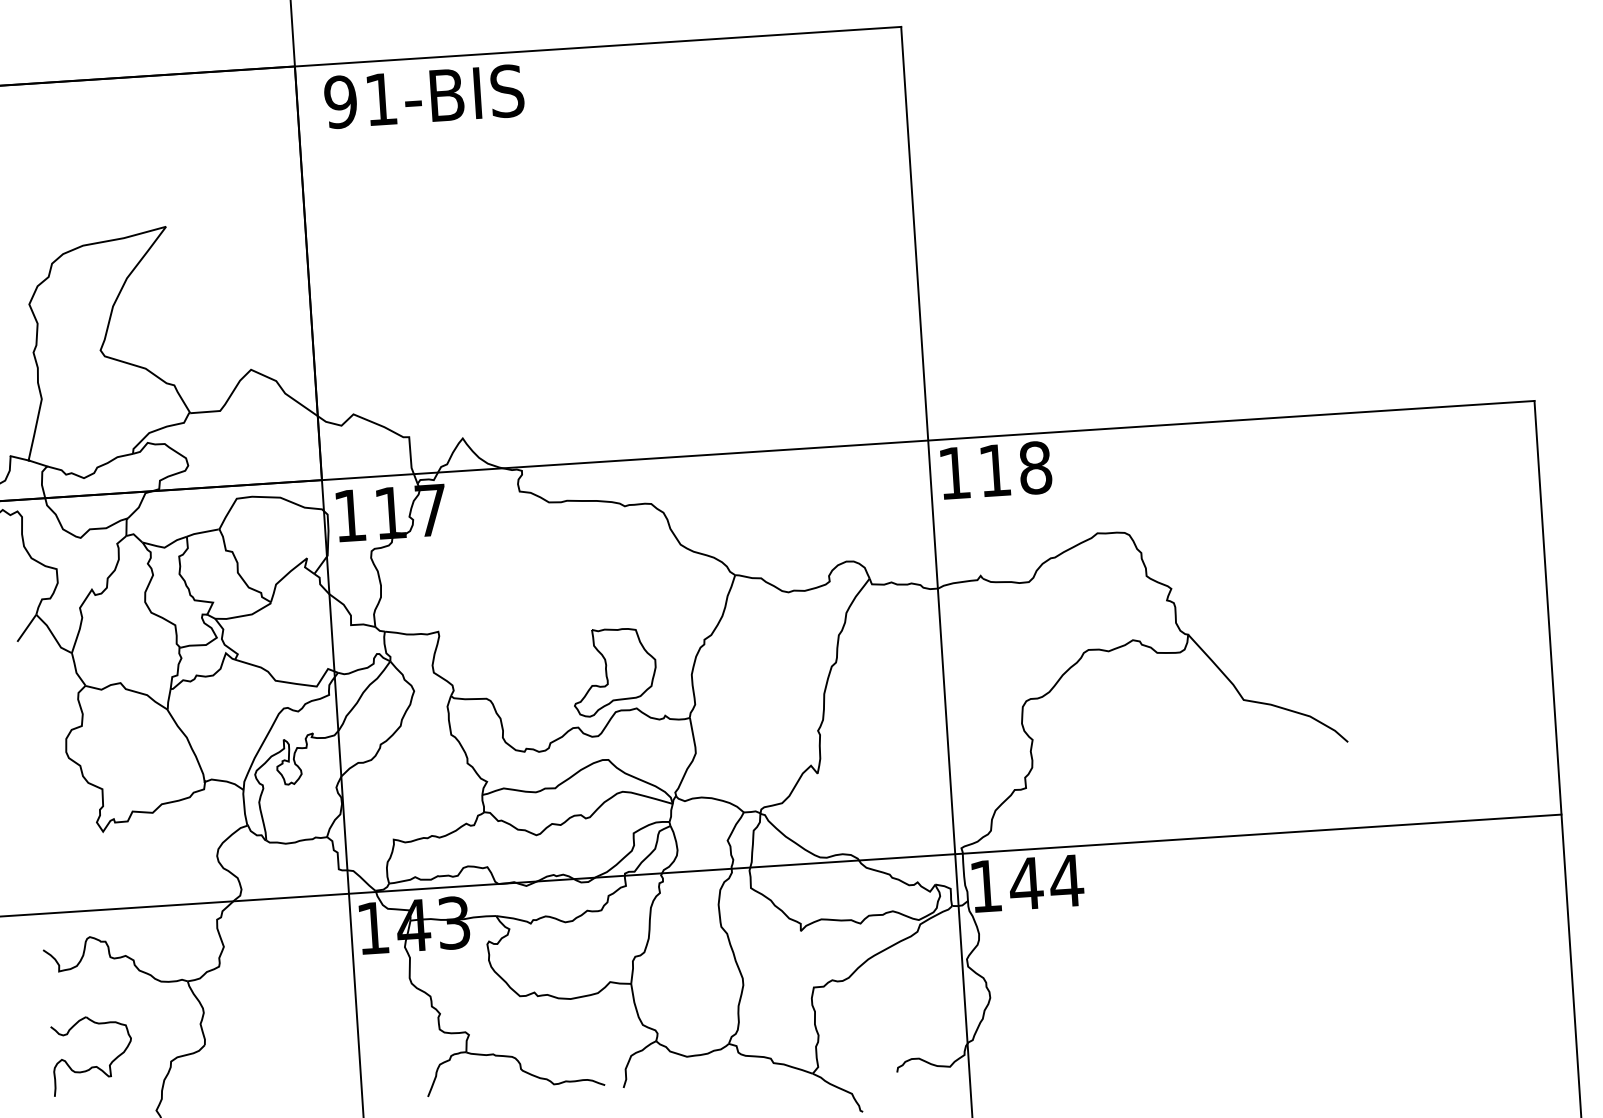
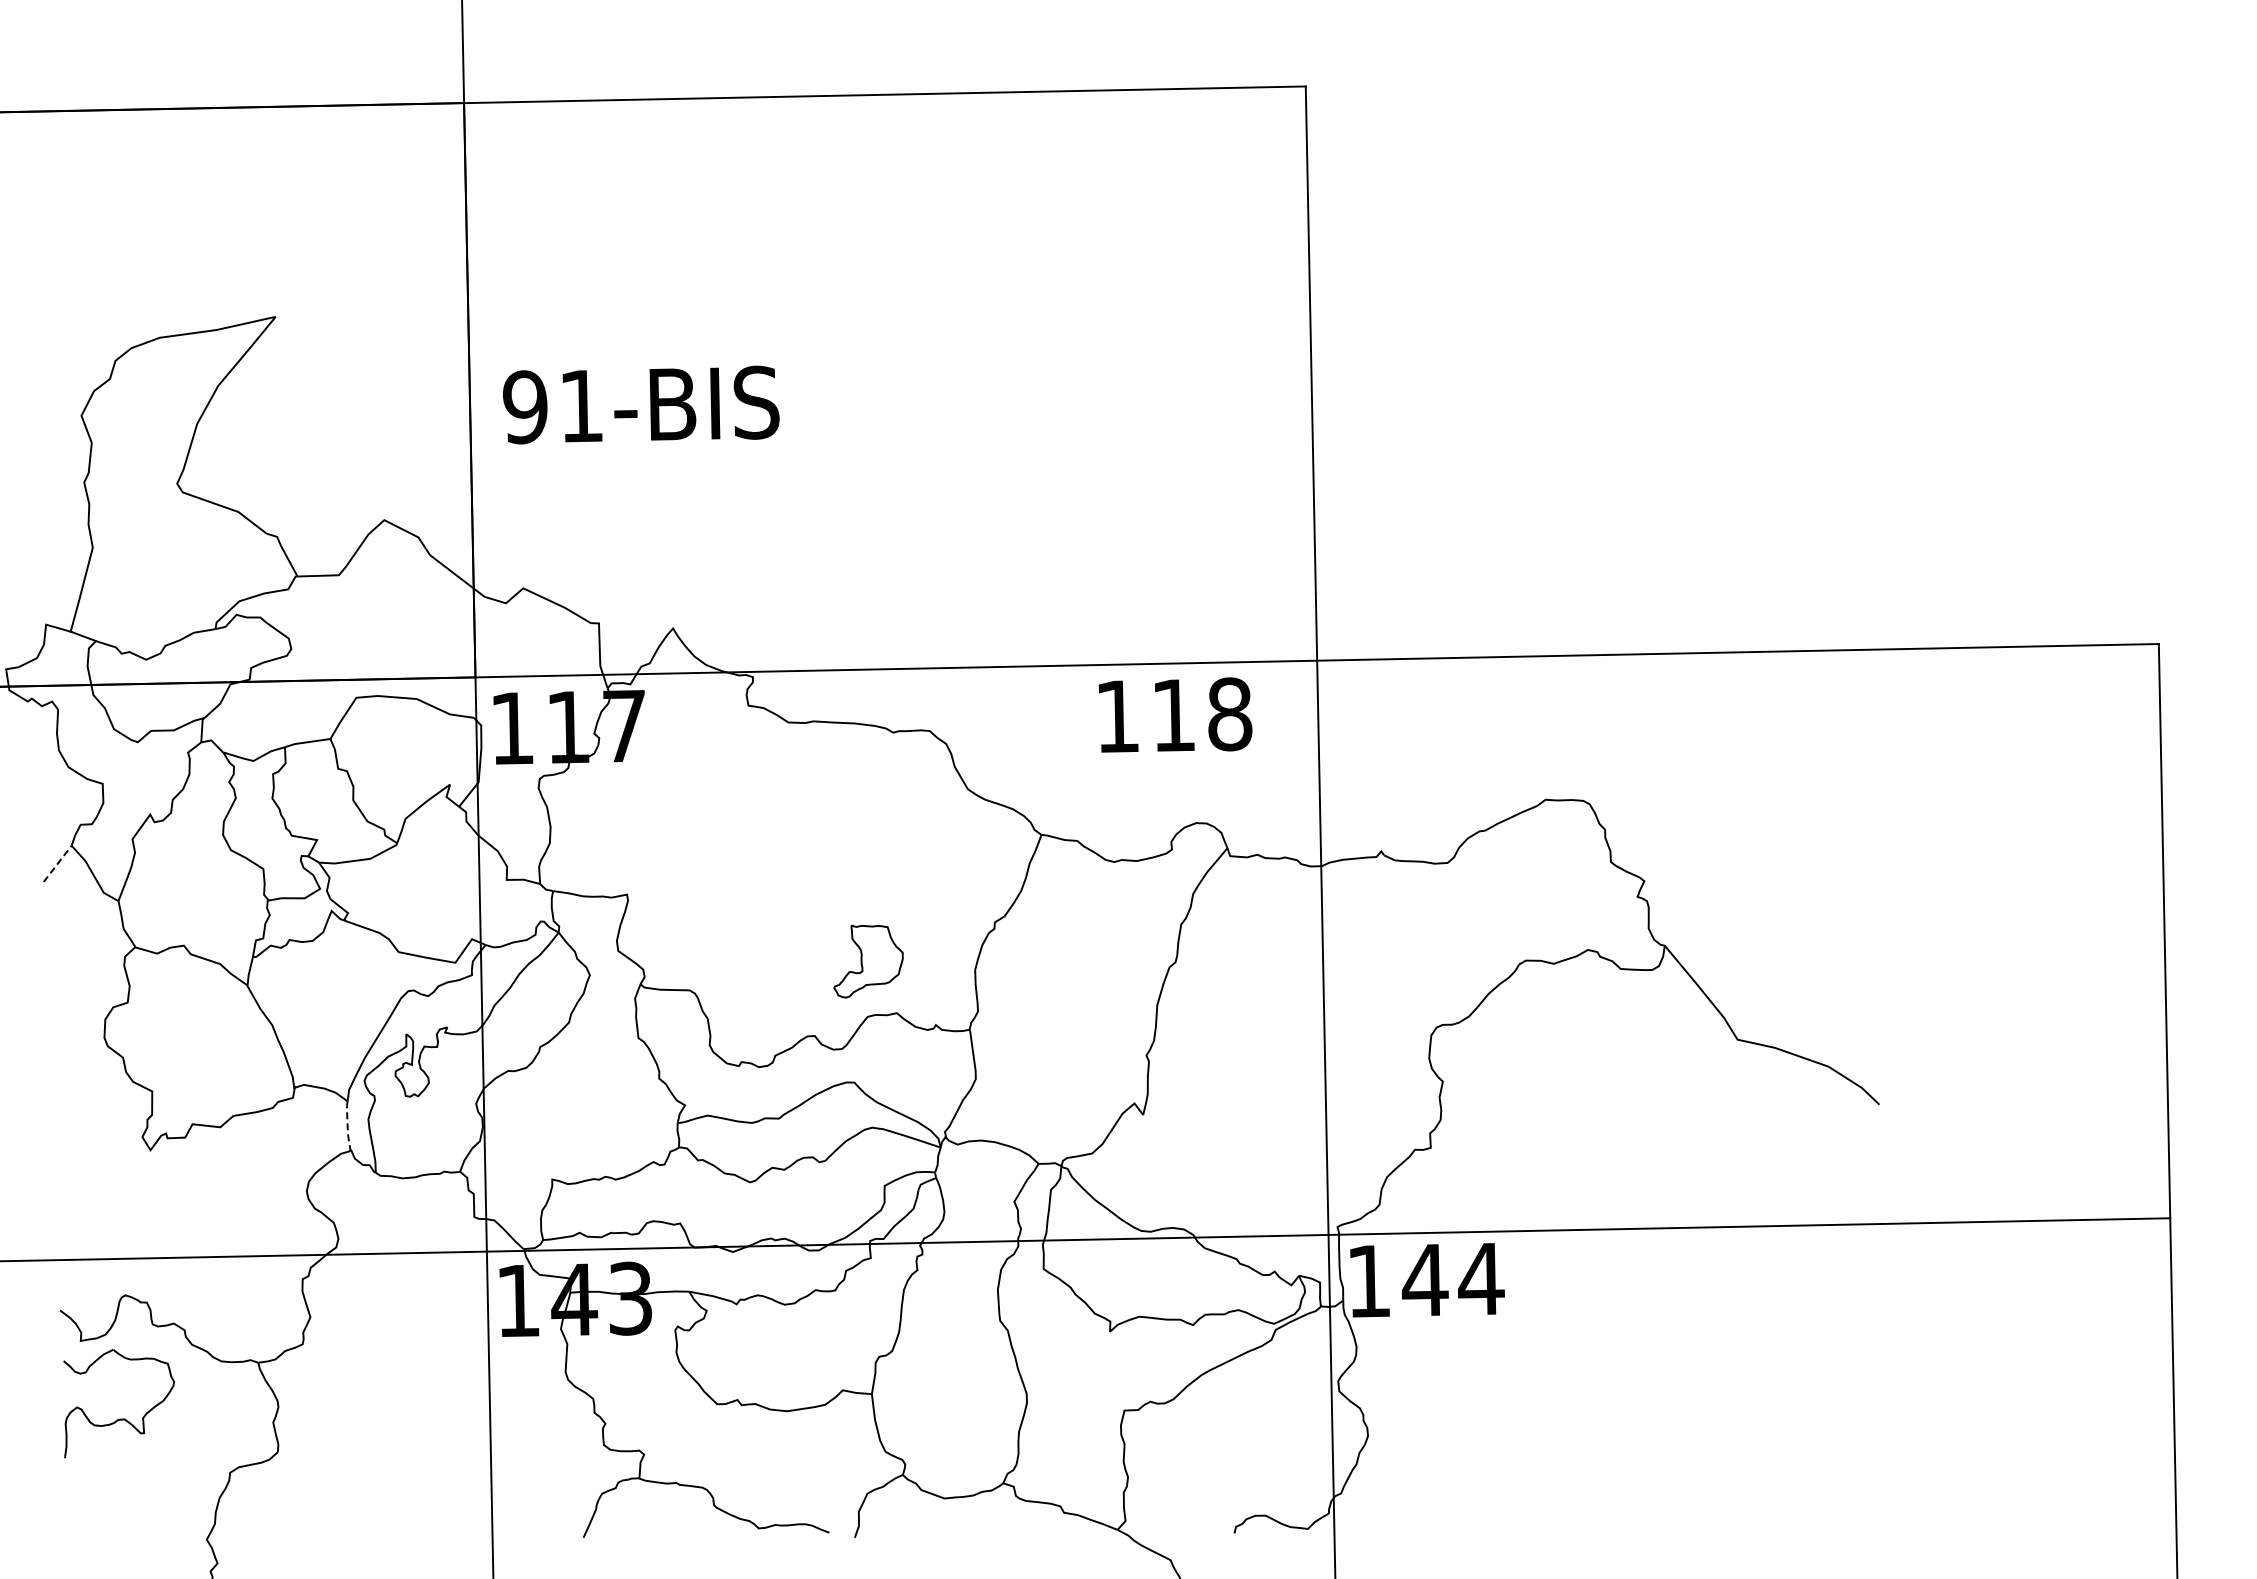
text: (424, 96) -> (641, 404), moved
text: (996, 469) -> (1175, 714), moved
line: (26, 628) -> (57, 863), solid -> dashed
part: (614, 672) -> (868, 961), size x0.6
line: (244, 808) -> (347, 1126), solid -> dashed
part: (92, 1066) -> (119, 1418), moved

